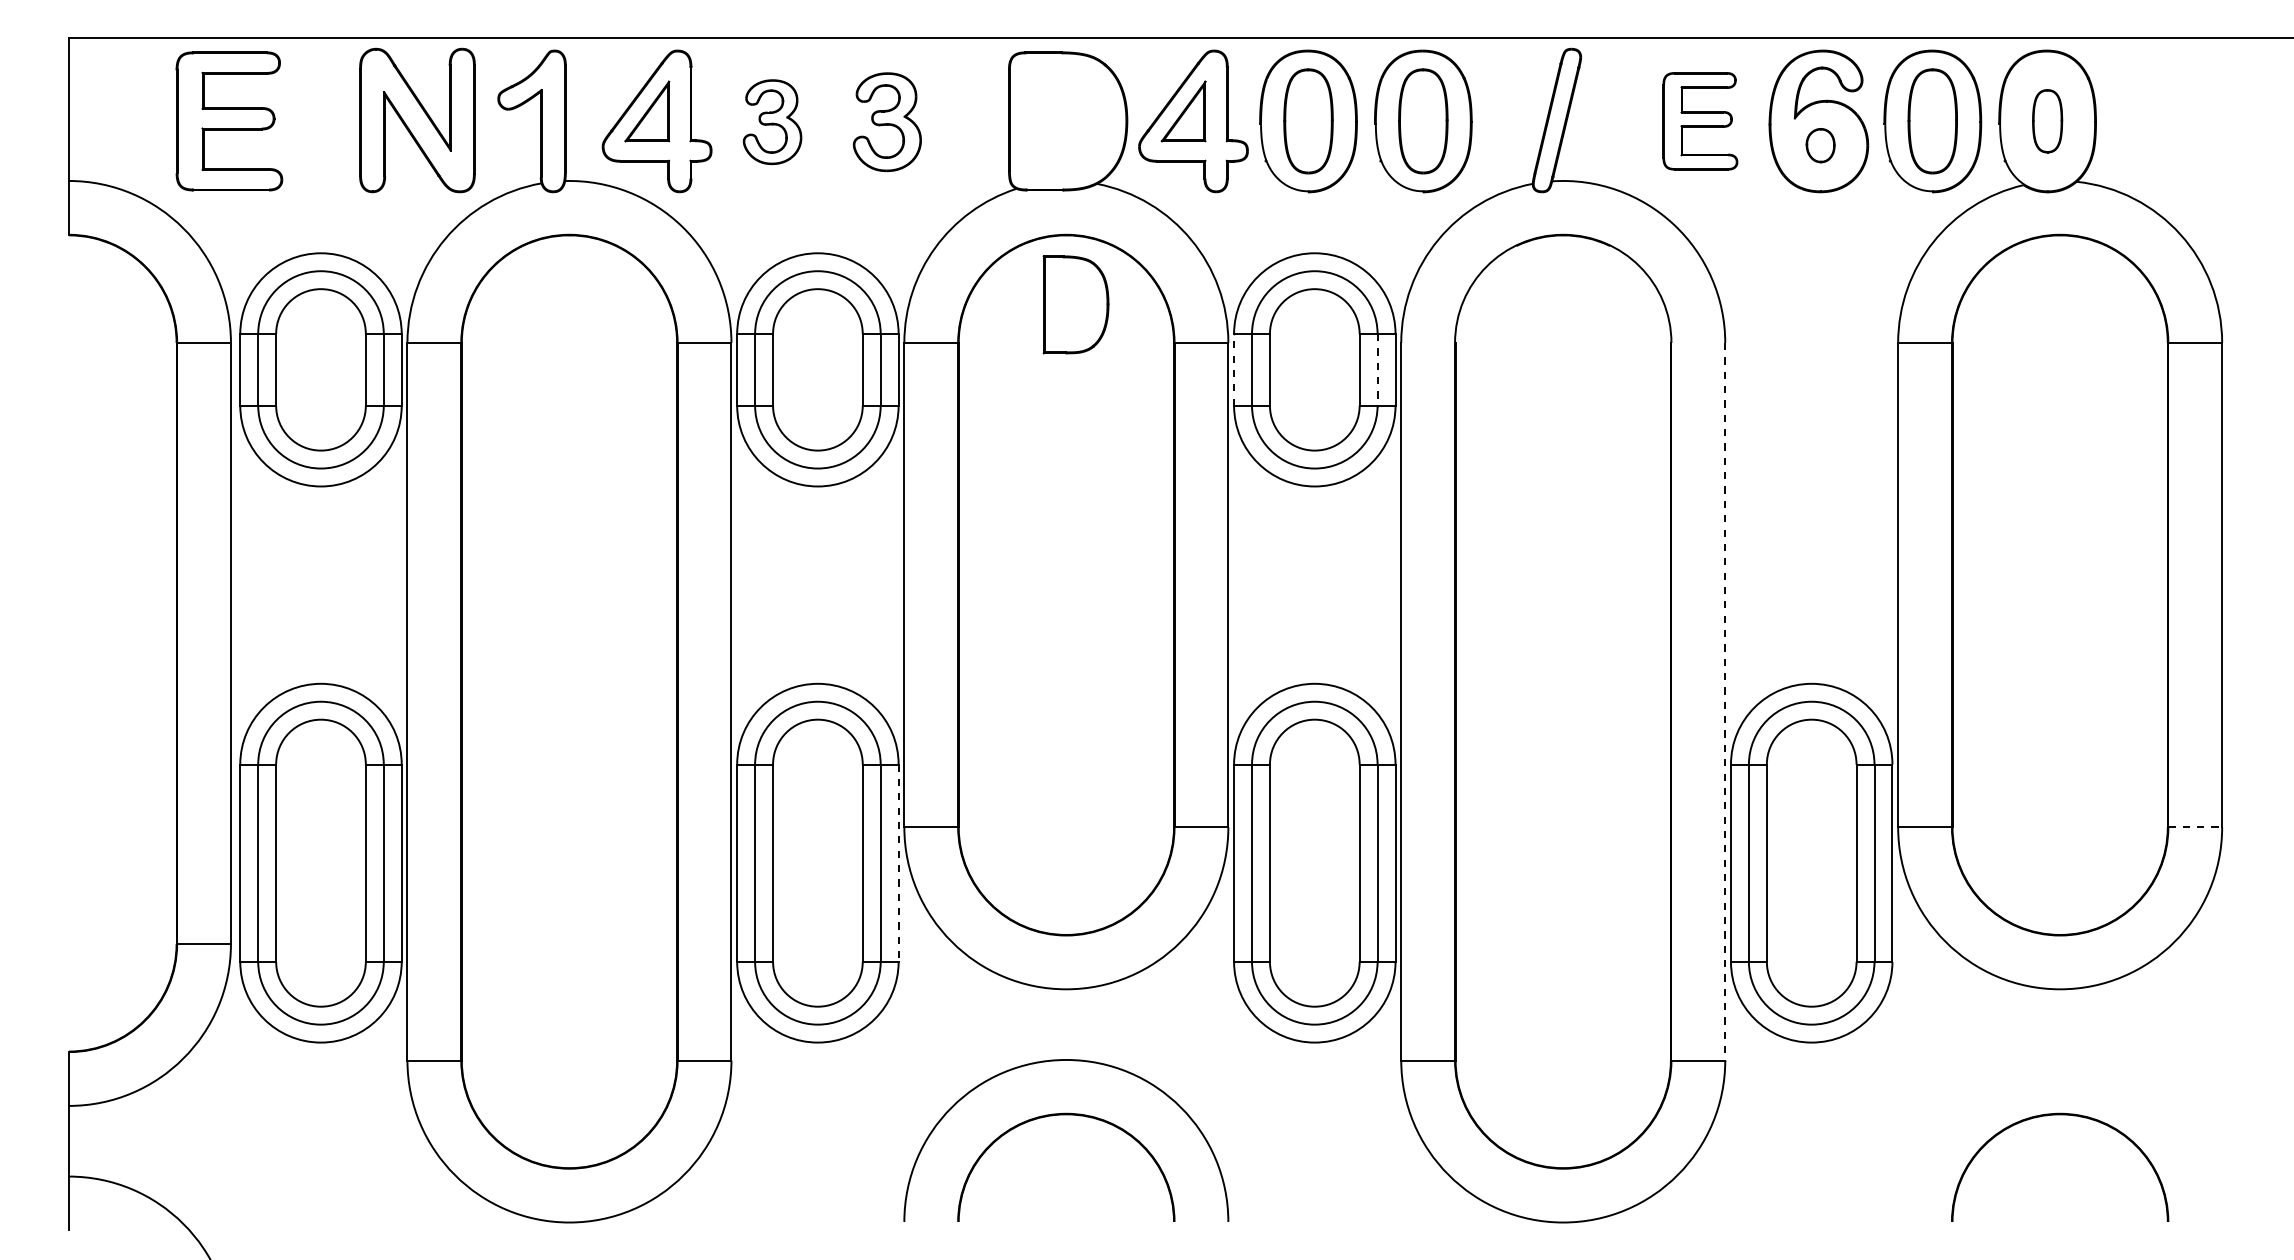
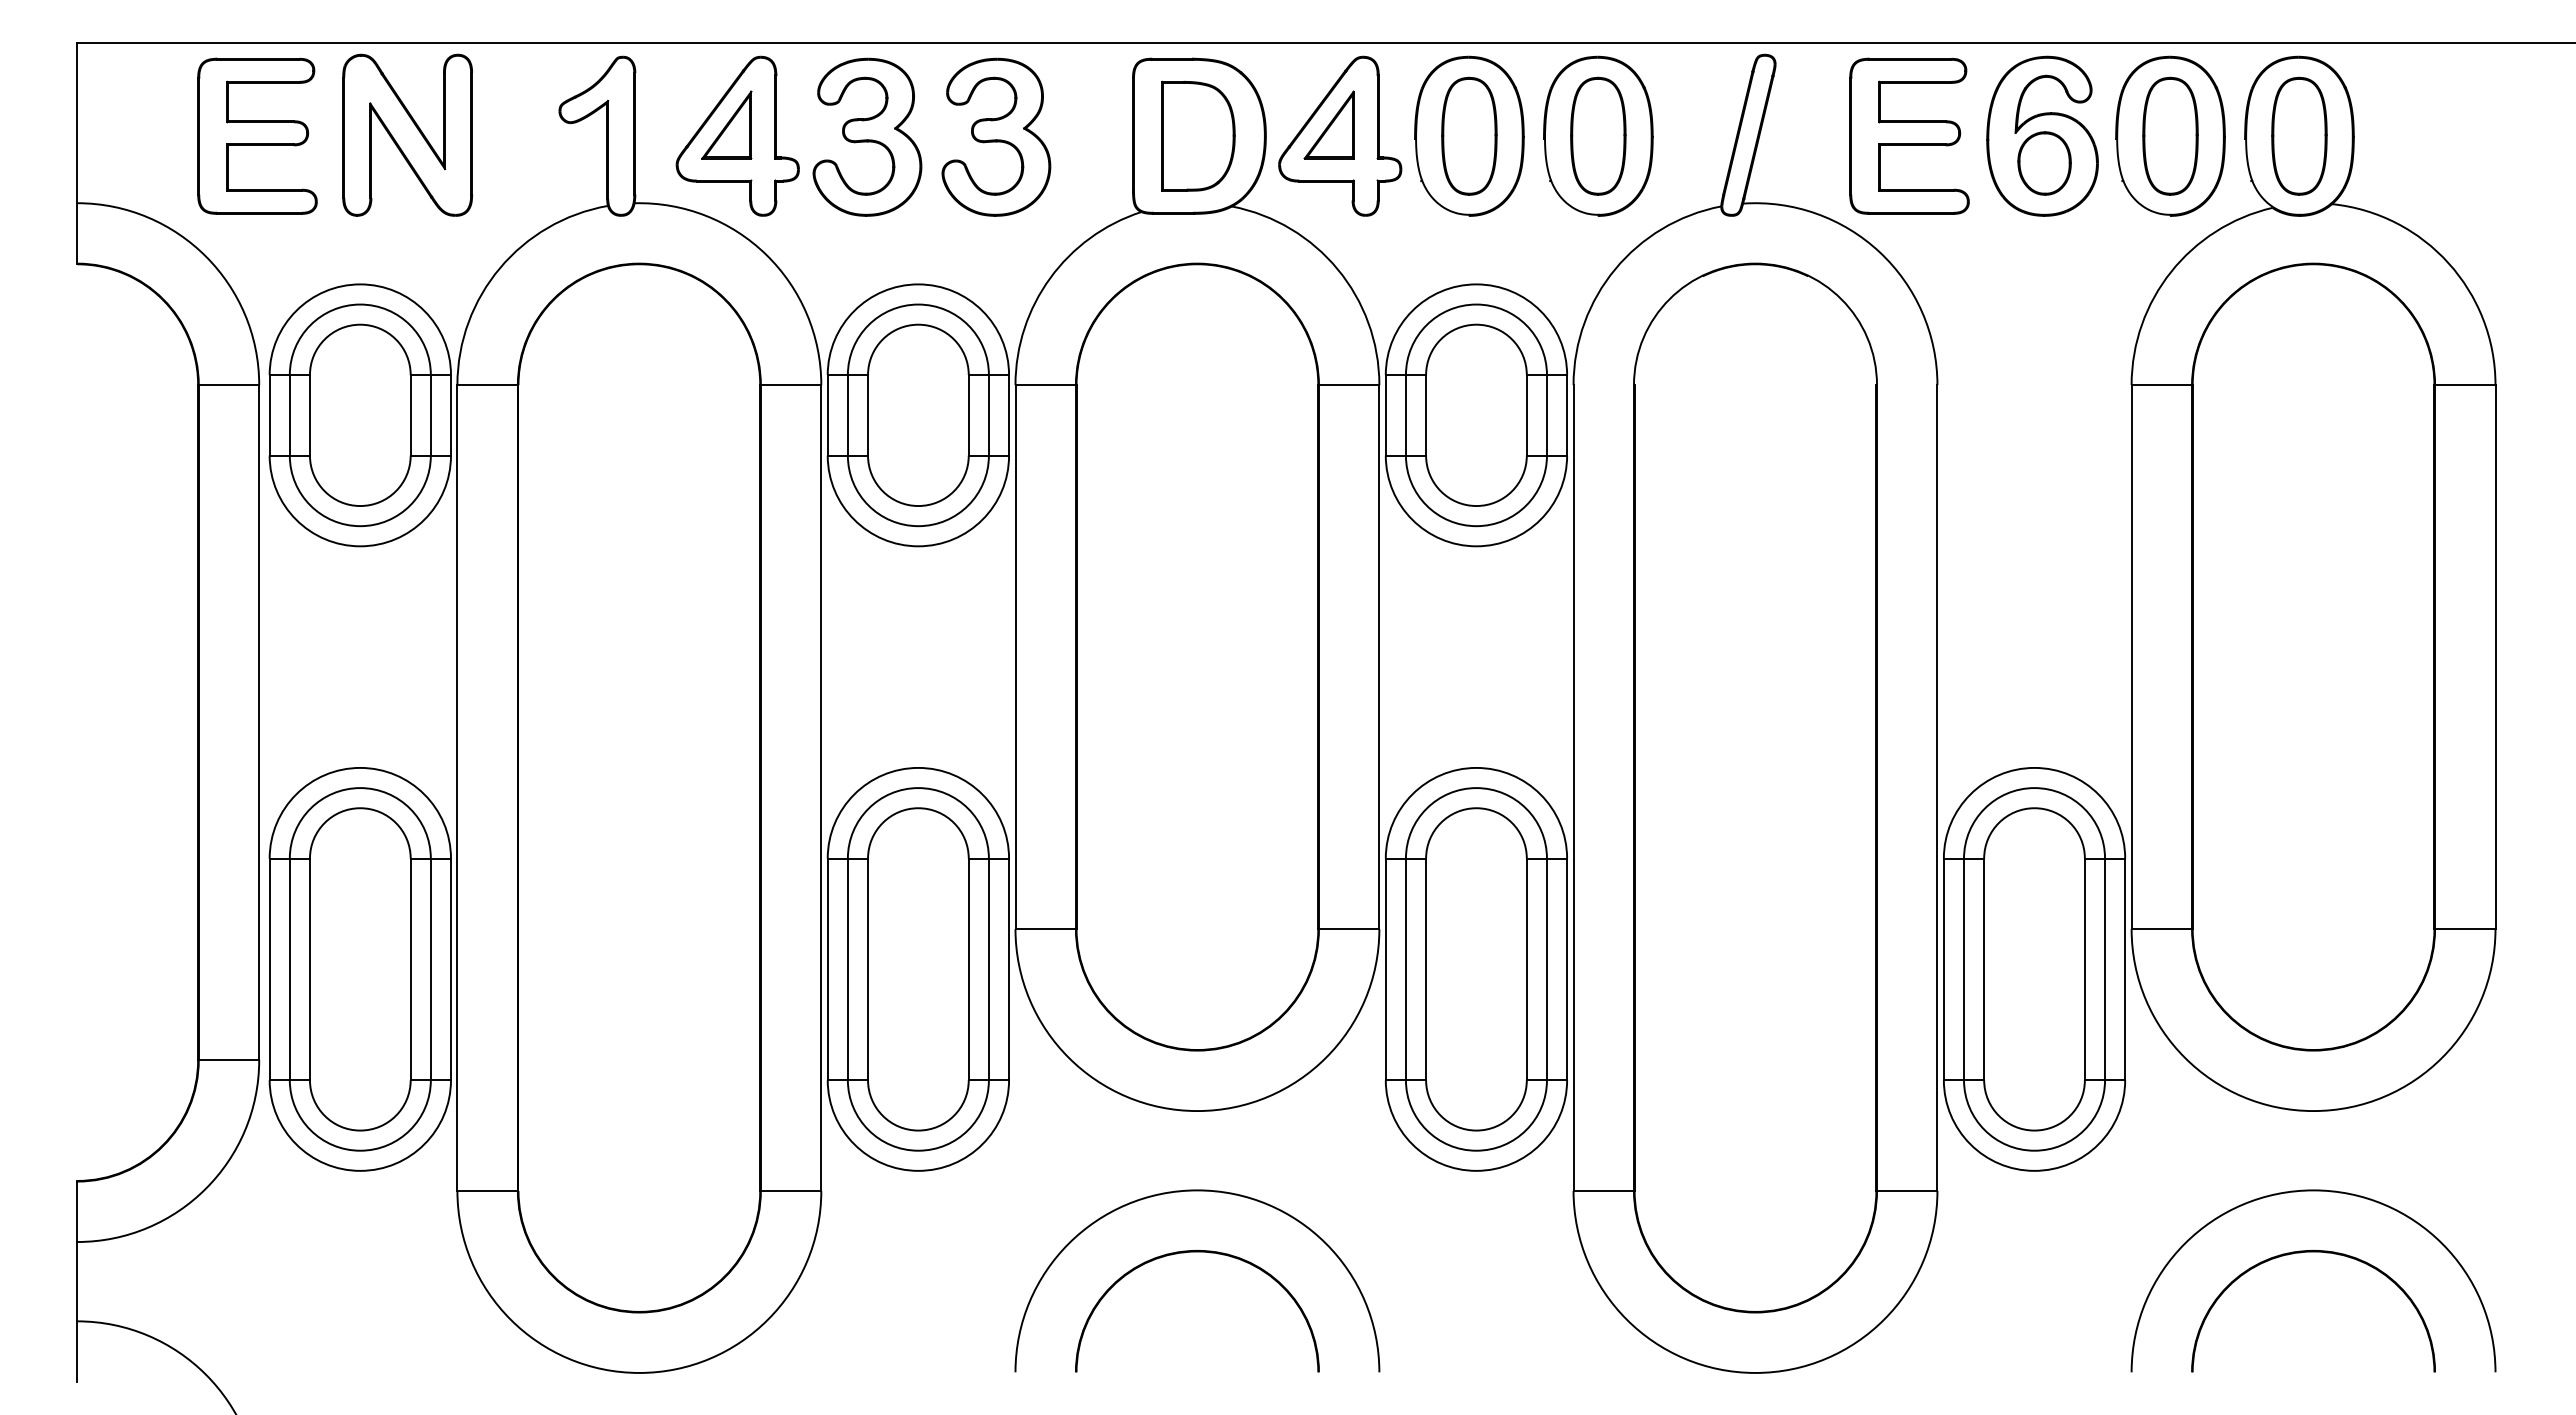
part: (417, 119) -> (407, 134), moved
part: (1700, 120) -> (1909, 135), size x1.43
part: (2047, 120) -> (2299, 135), size x1.67
part: (772, 121) -> (867, 136), size x1.67
part: (887, 121) -> (996, 136), size x1.43
part: (1820, 145) -> (2044, 163), size x1.67
part: (1076, 304) -> (1198, 135), moved
line: (1233, 369) -> (1385, 414), dashed -> solid
line: (1377, 370) -> (1546, 415), dashed -> solid
line: (1725, 702) -> (1937, 788), dashed -> solid
line: (2195, 827) -> (2465, 929), dashed -> solid
line: (899, 863) -> (1009, 969), dashed -> solid
arc: (2060, 1060) -> (2313, 1191), added

